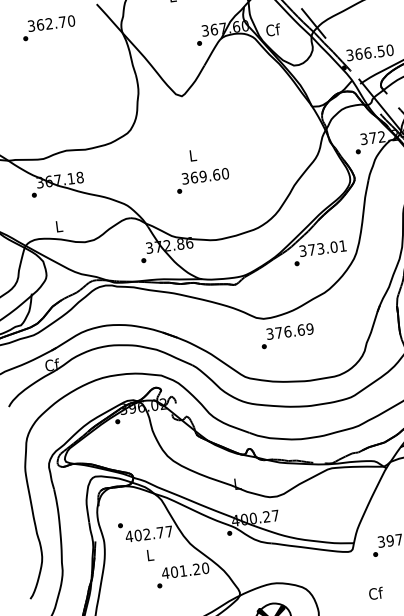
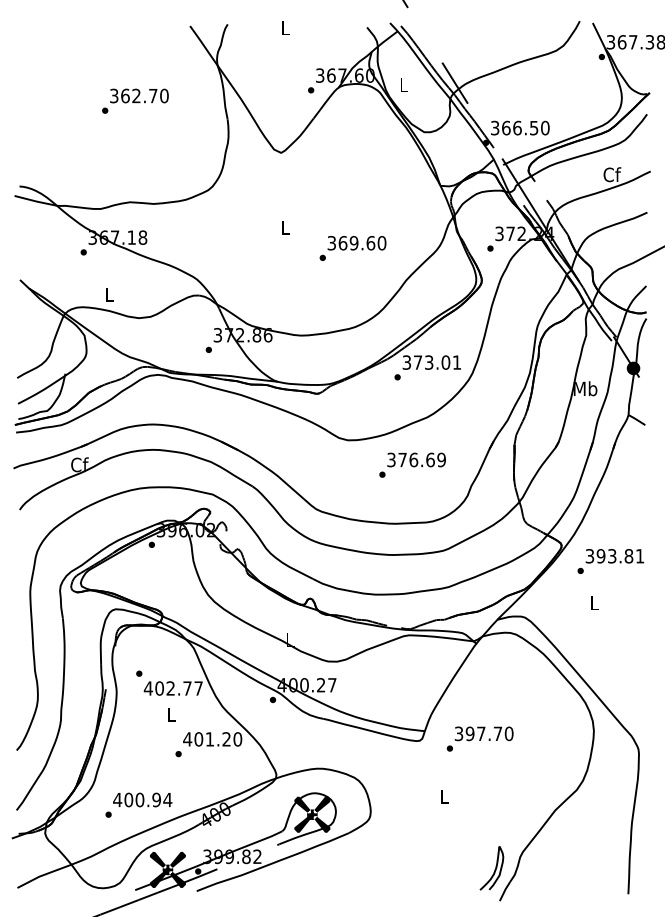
text: (48, 27) -> (135, 100), moved
text: (273, 29) -> (404, 84), Cf -> L
text: (202, 180) -> (352, 248), moved
text: (287, 335) -> (412, 464), moved
text: (376, 593) -> (444, 796), Cf -> L

